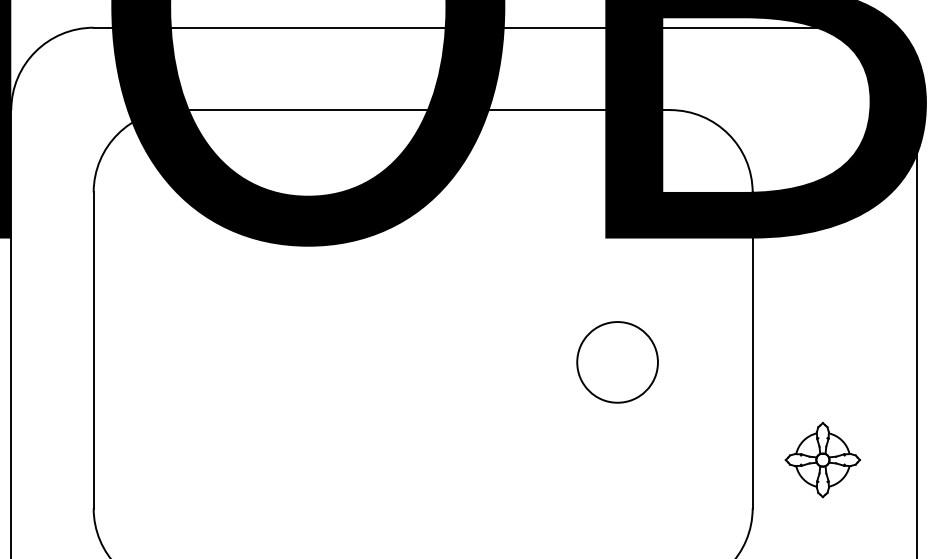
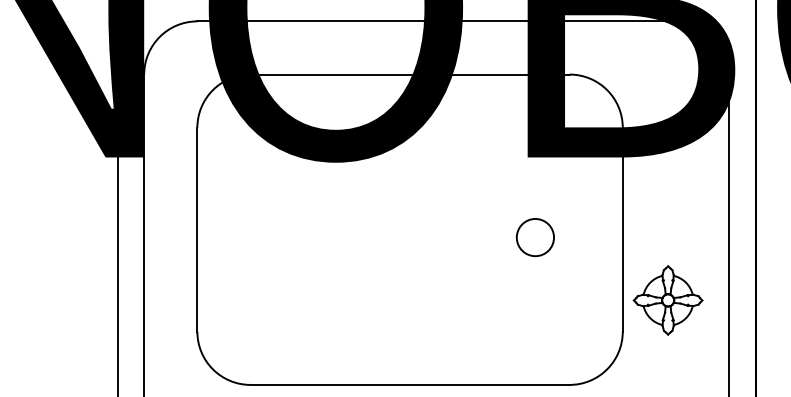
circle: (615, 362) -> (534, 237), size x0.71
part: (821, 460) -> (667, 300), size x1.43

